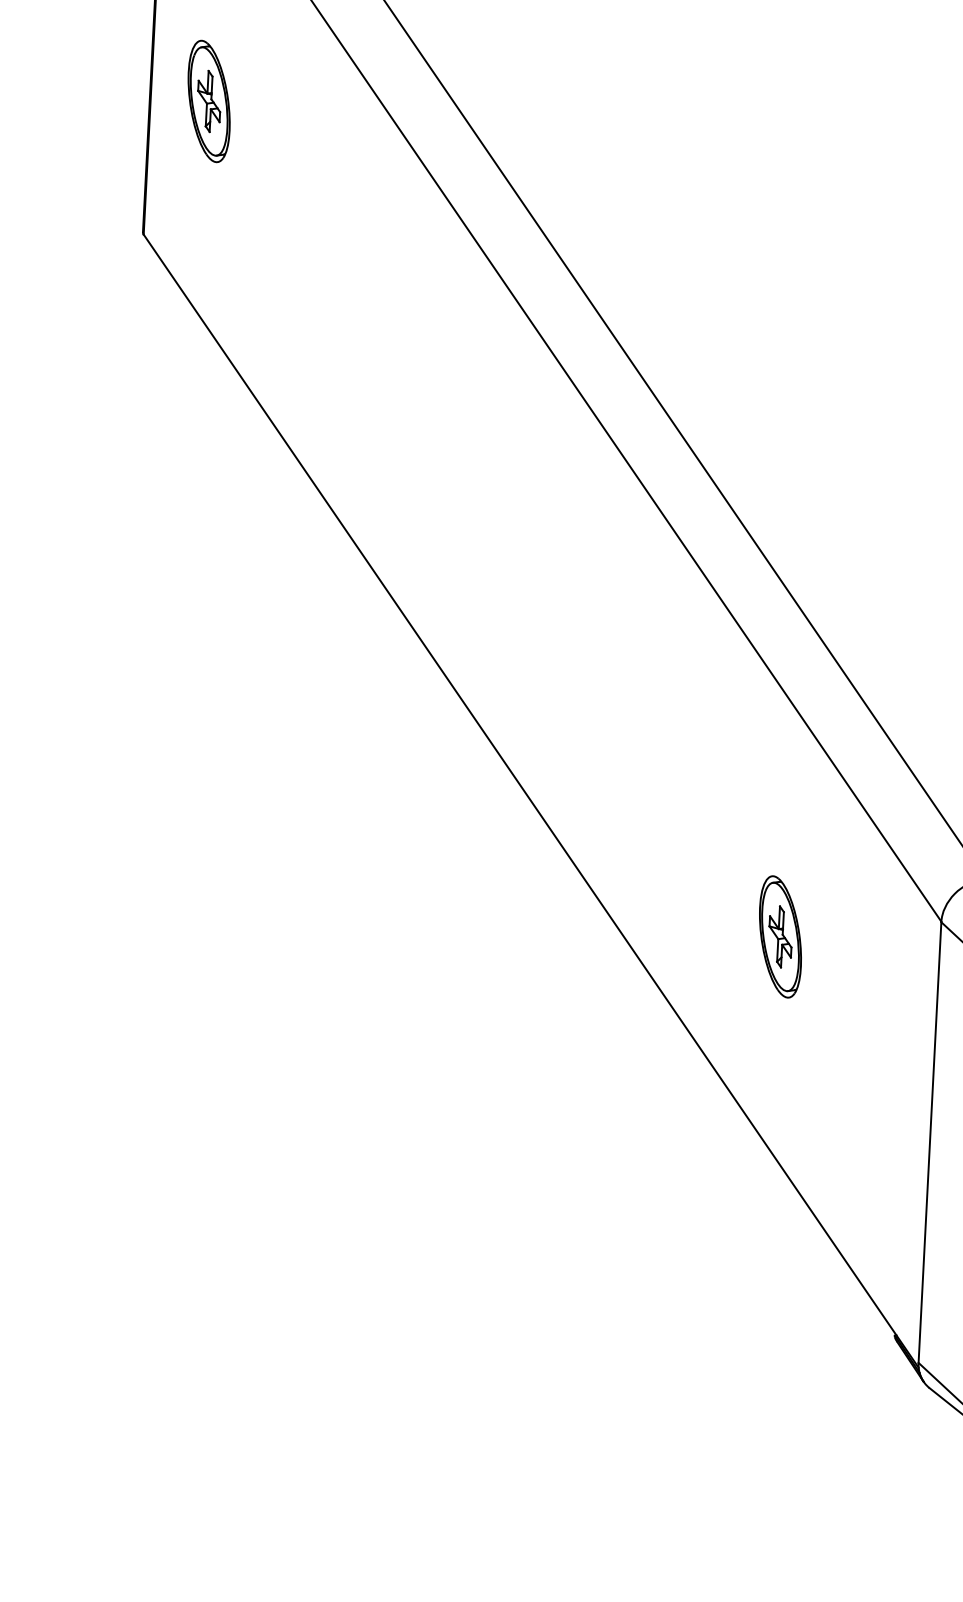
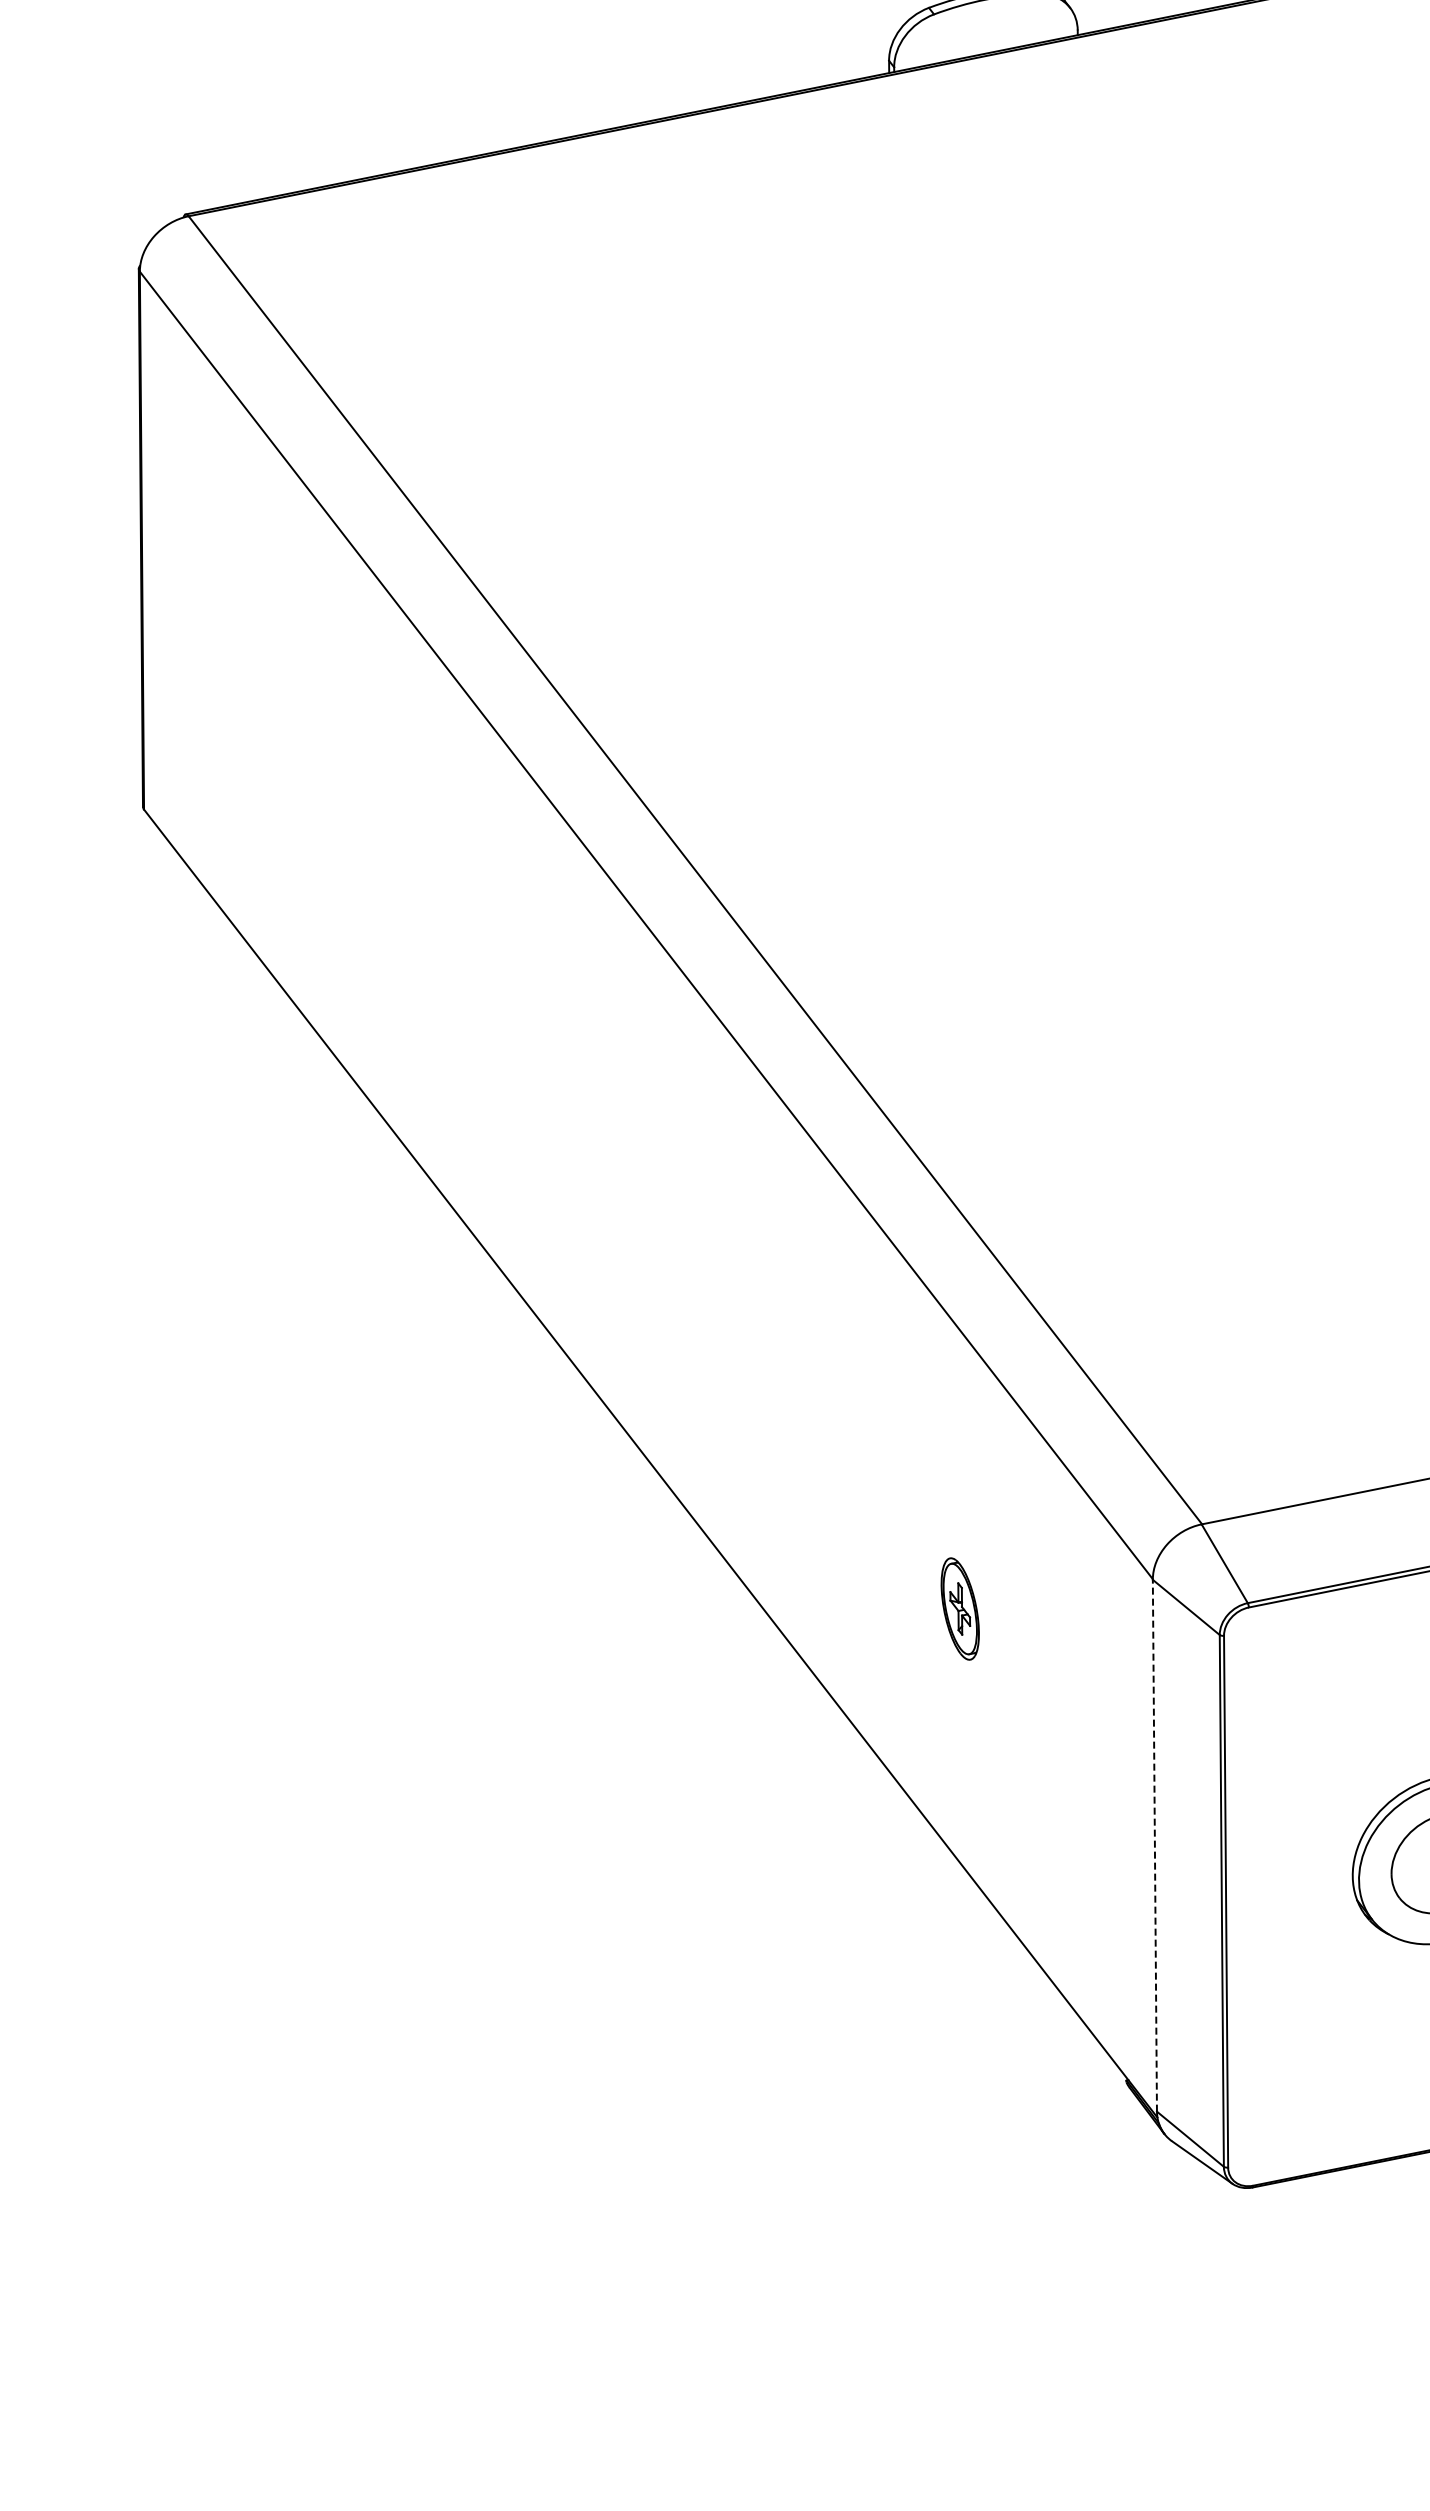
part: (208, 101) -> (212, 644), removed
part: (779, 936) -> (959, 1608), size x0.7
line: (929, 1142) -> (1154, 1845), solid -> dashed

